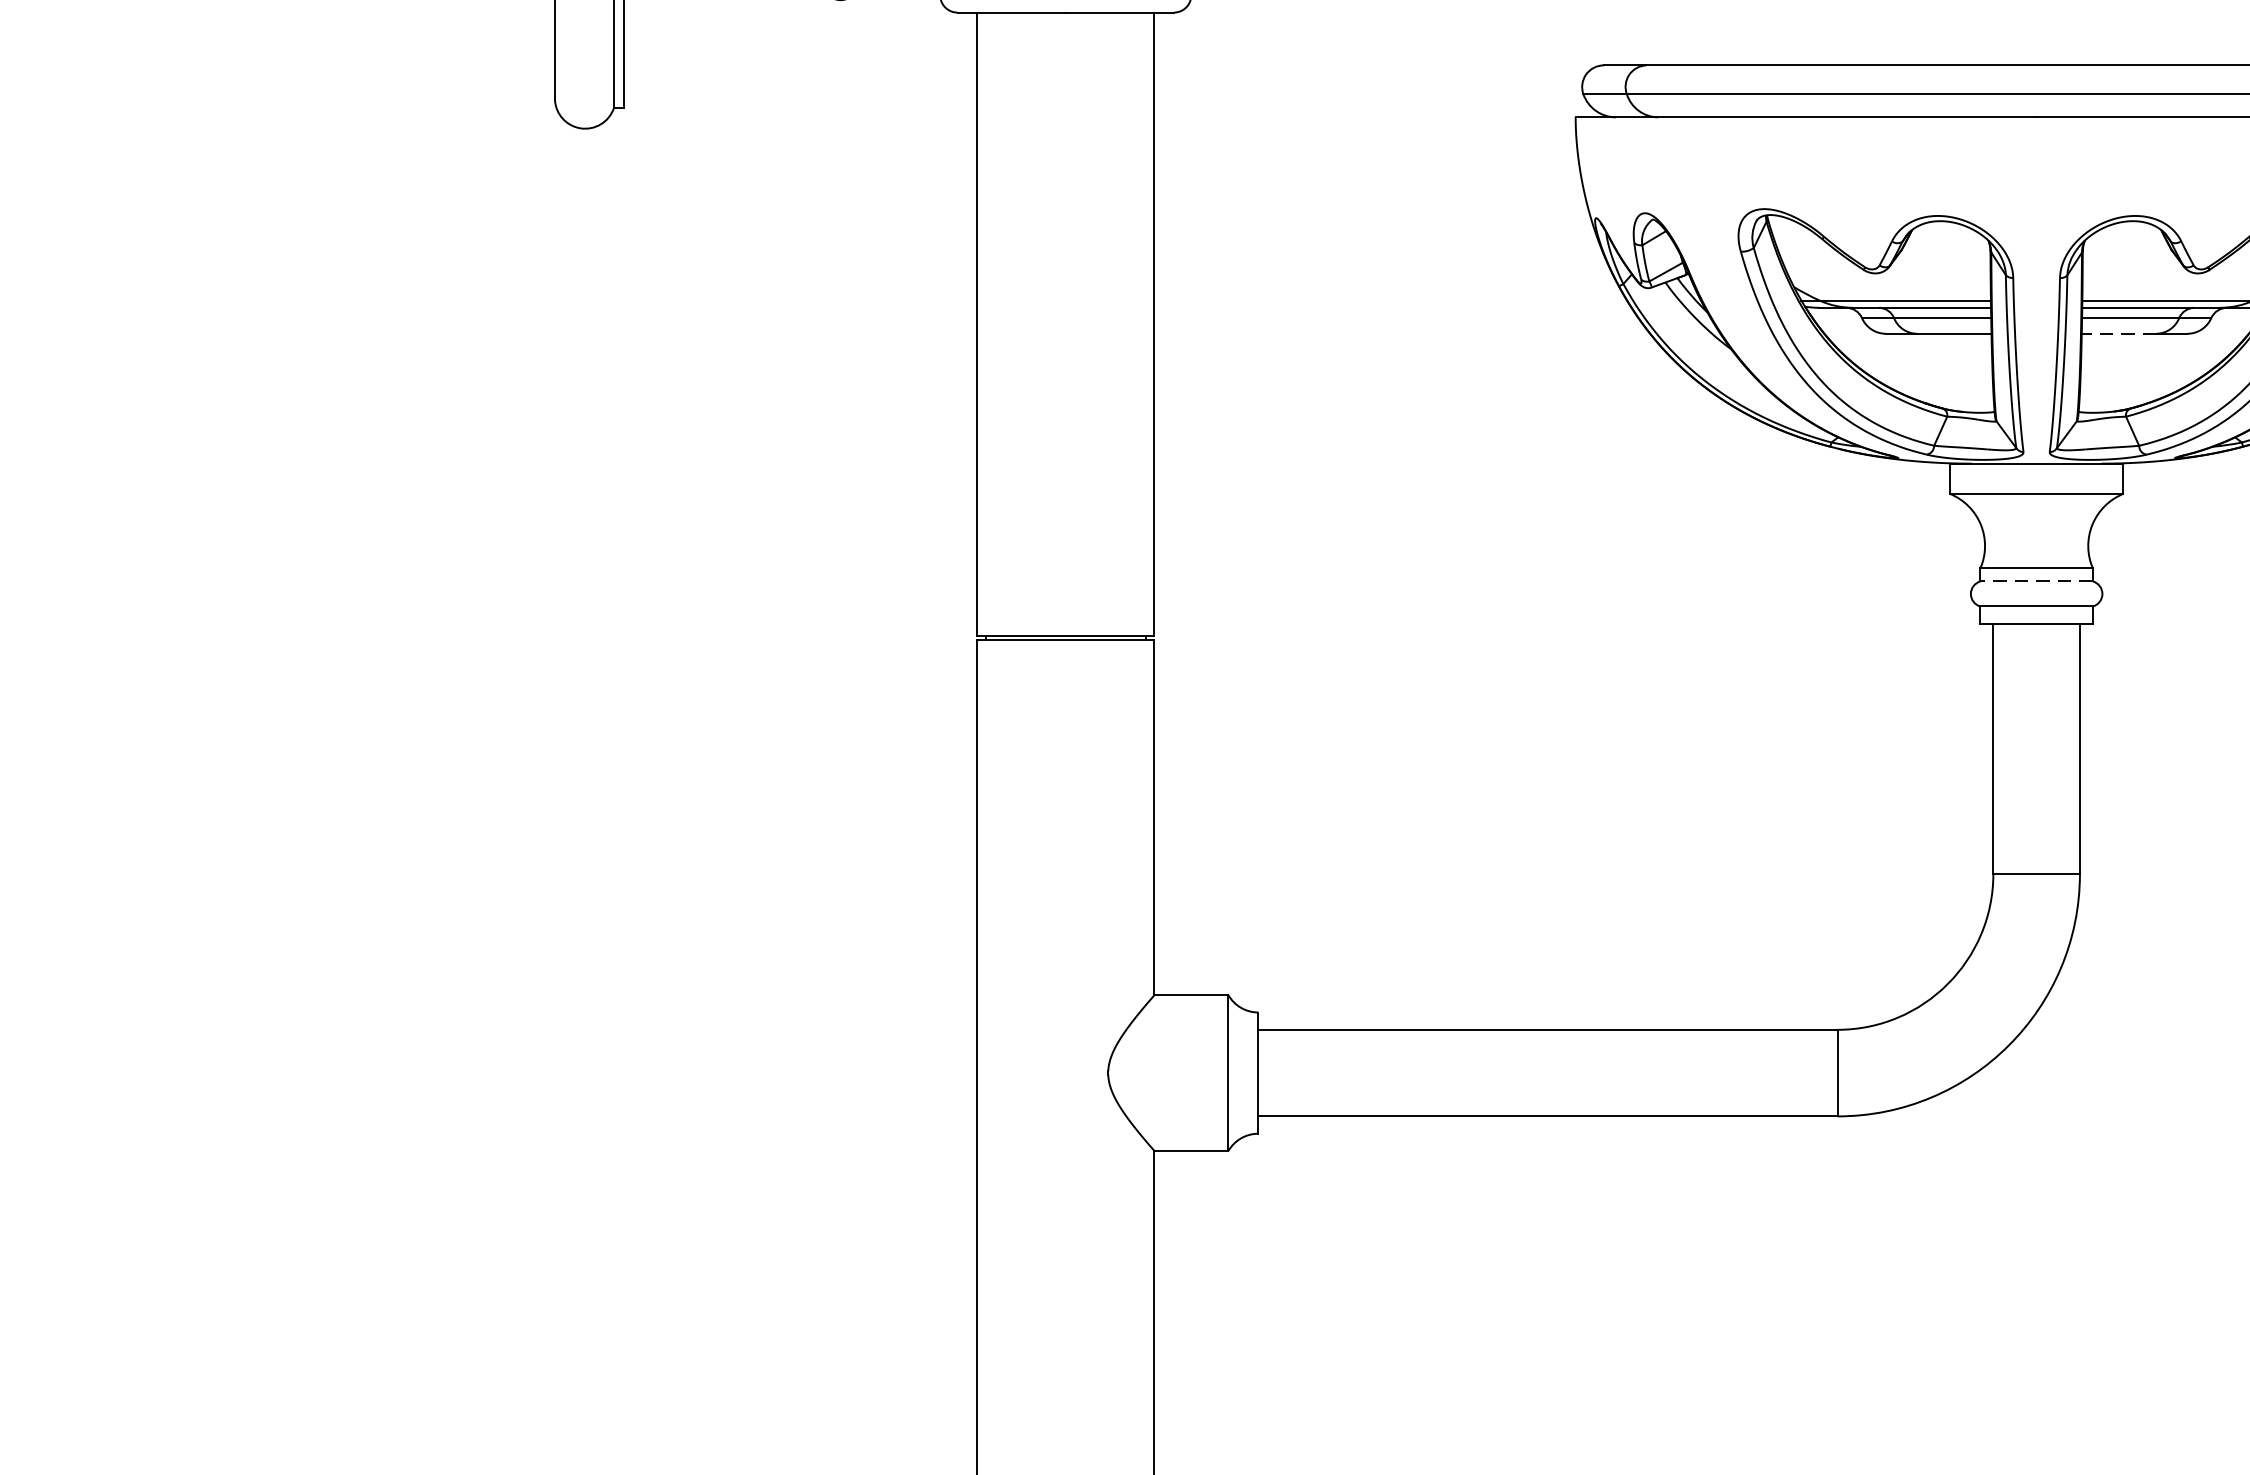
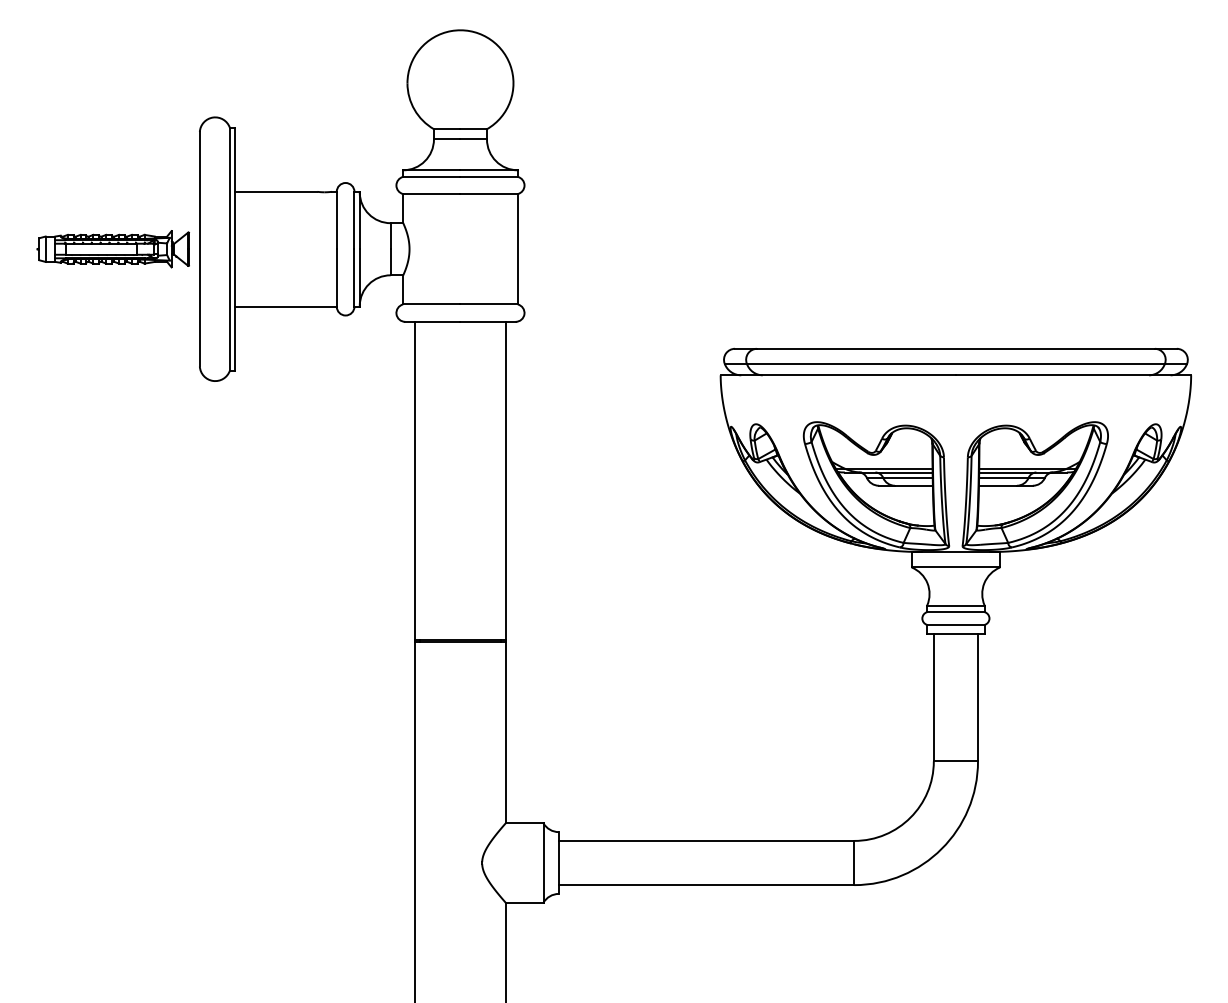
line: (2118, 333) -> (997, 485), dashed -> solid
line: (2035, 582) -> (955, 612), dashed -> solid

